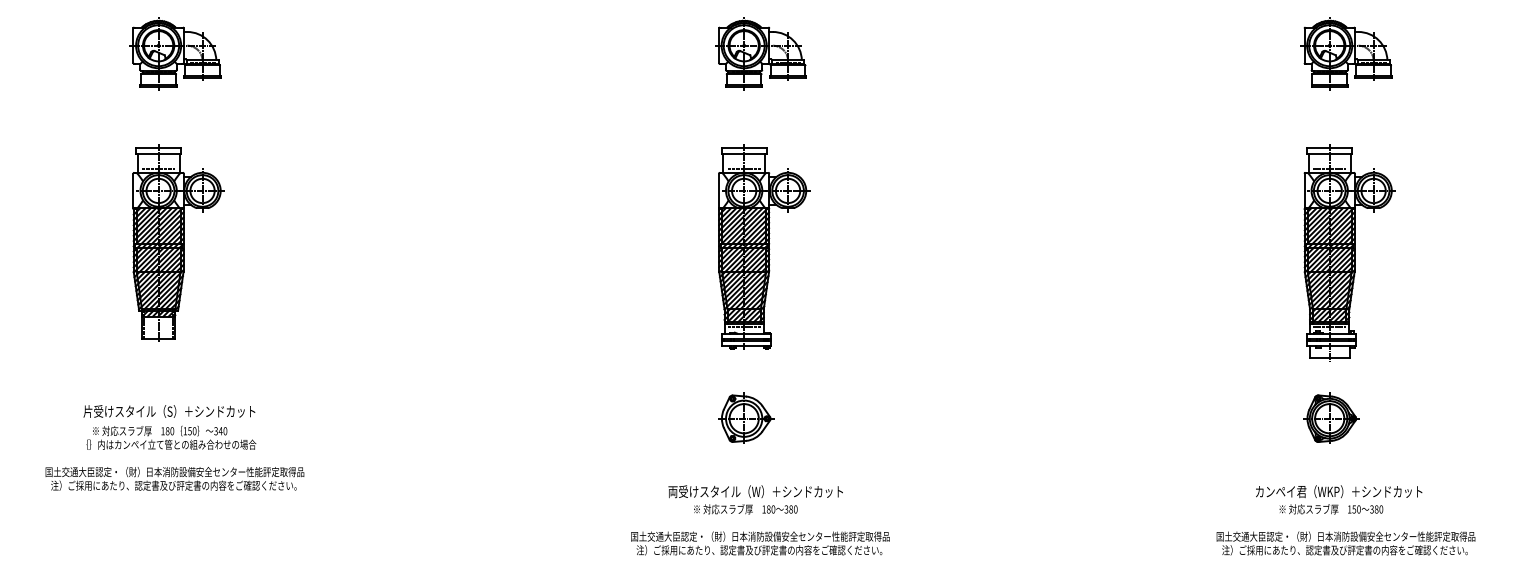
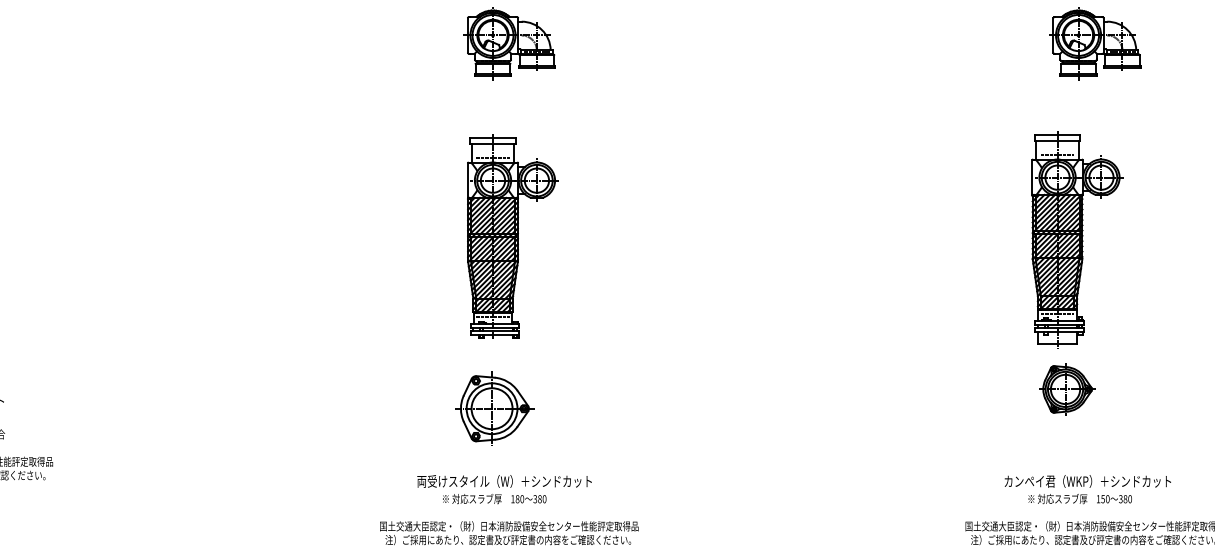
part: (1349, 252) -> (1077, 239), moved
part: (746, 417) -> (495, 407), size x1.4
part: (1331, 417) -> (1067, 388), moved

